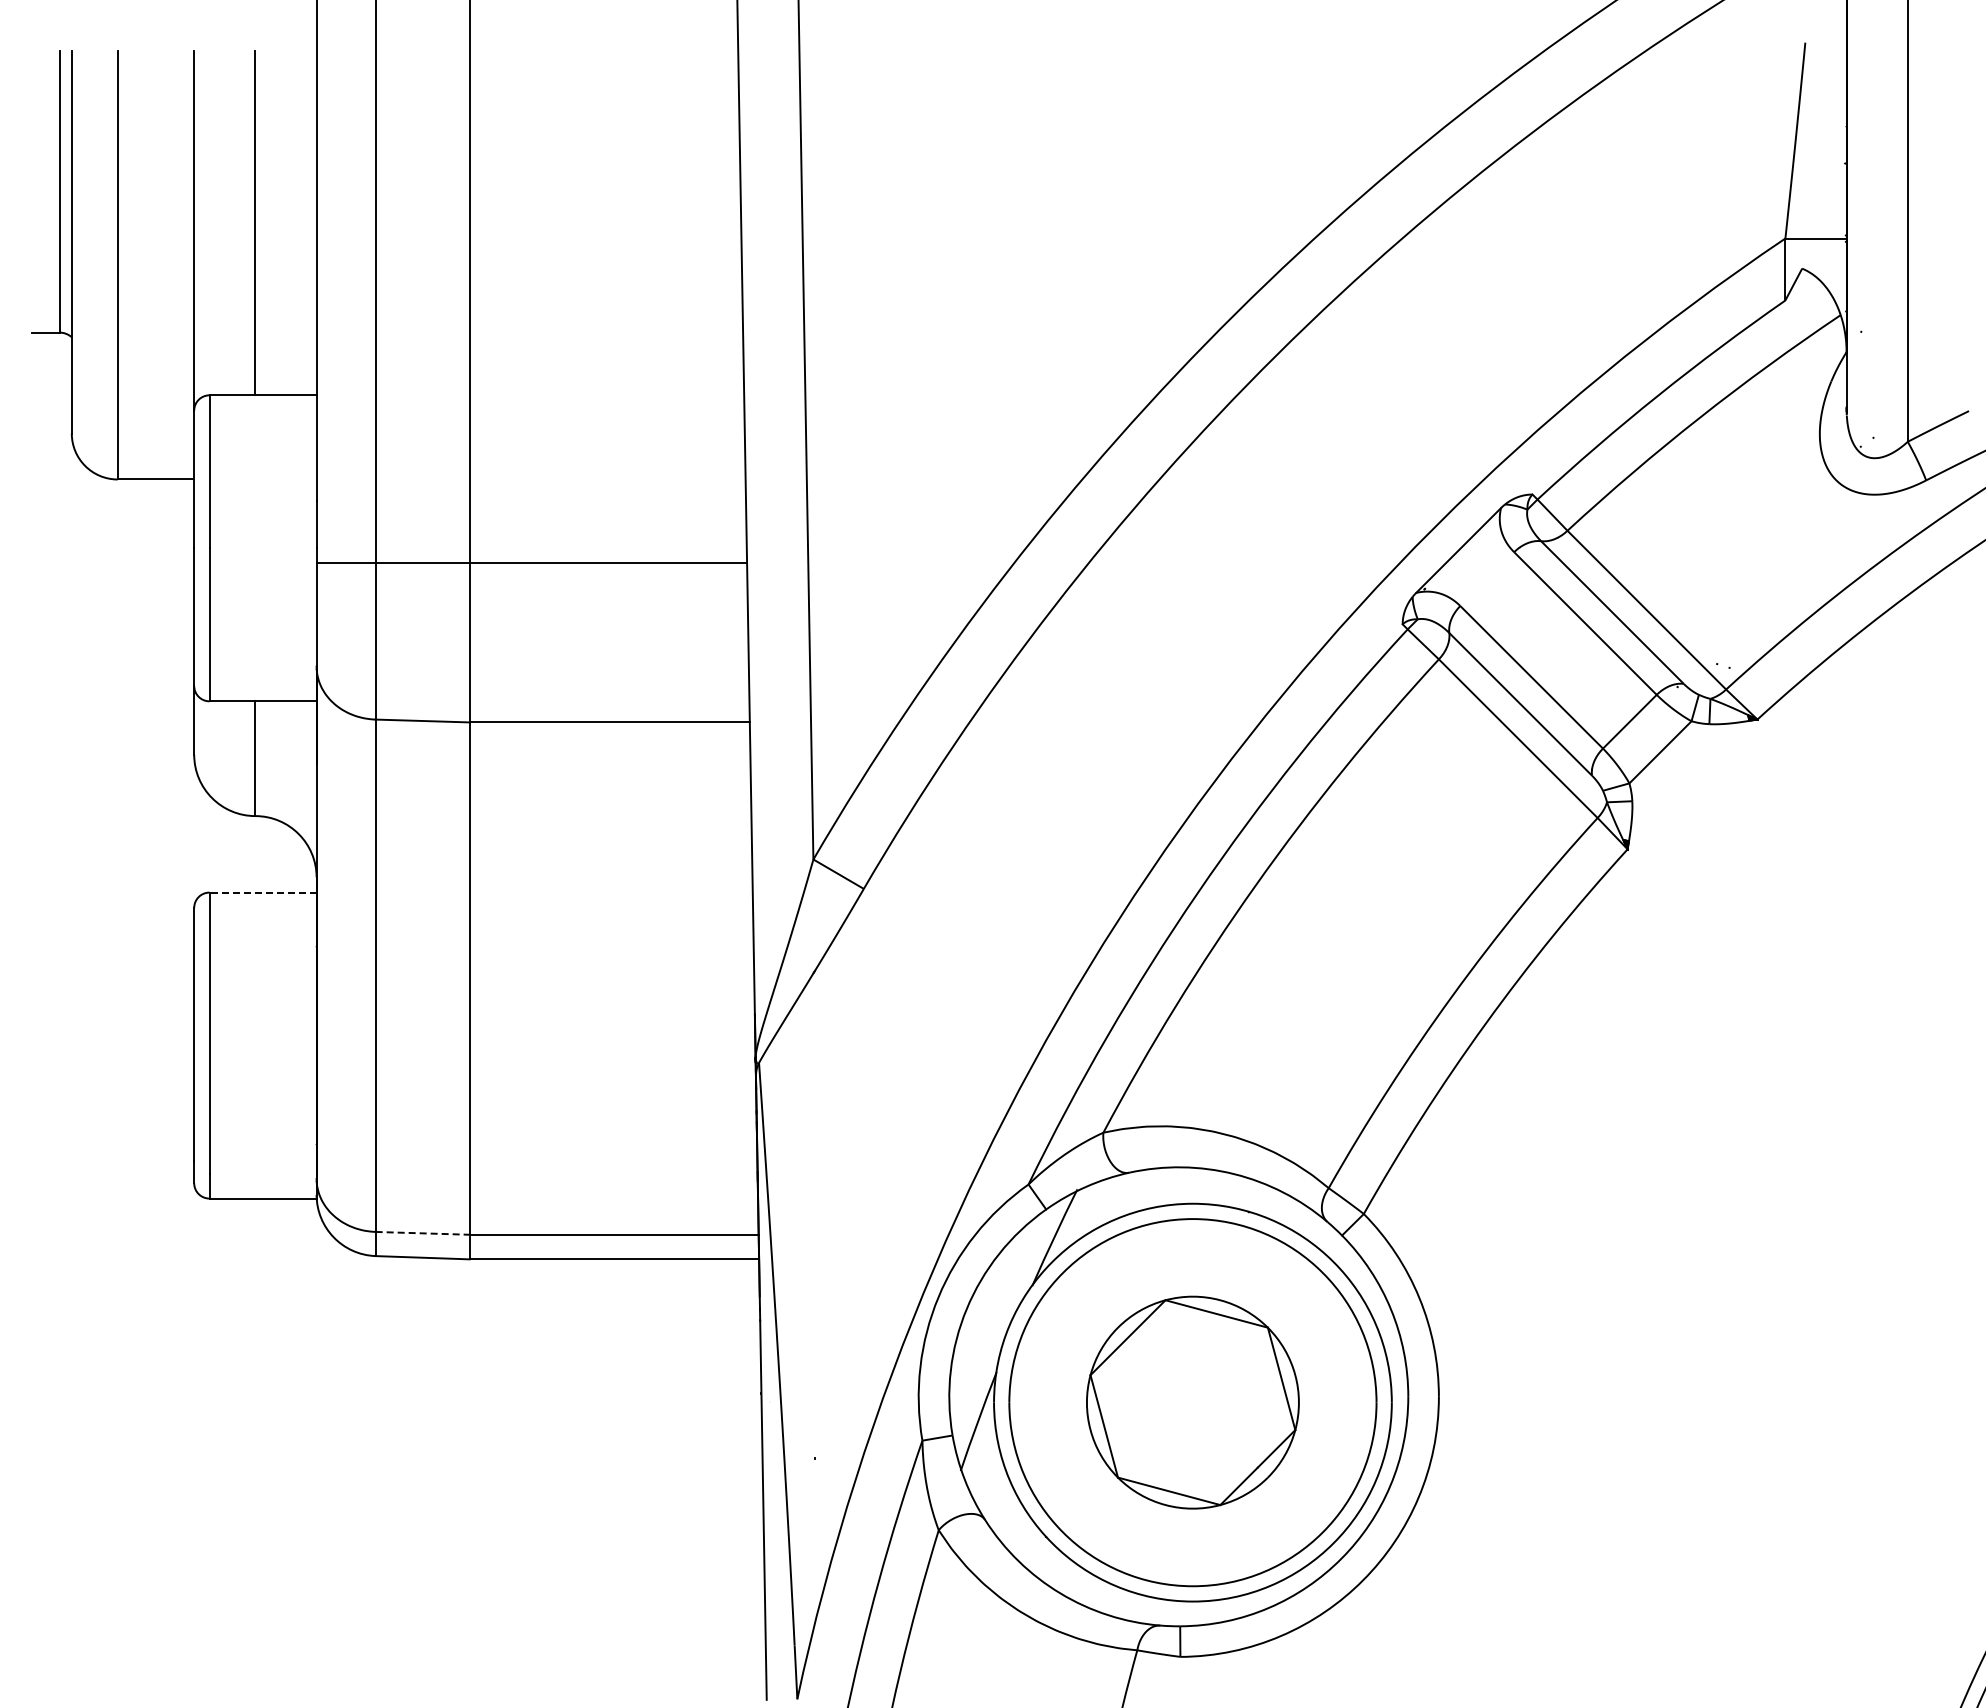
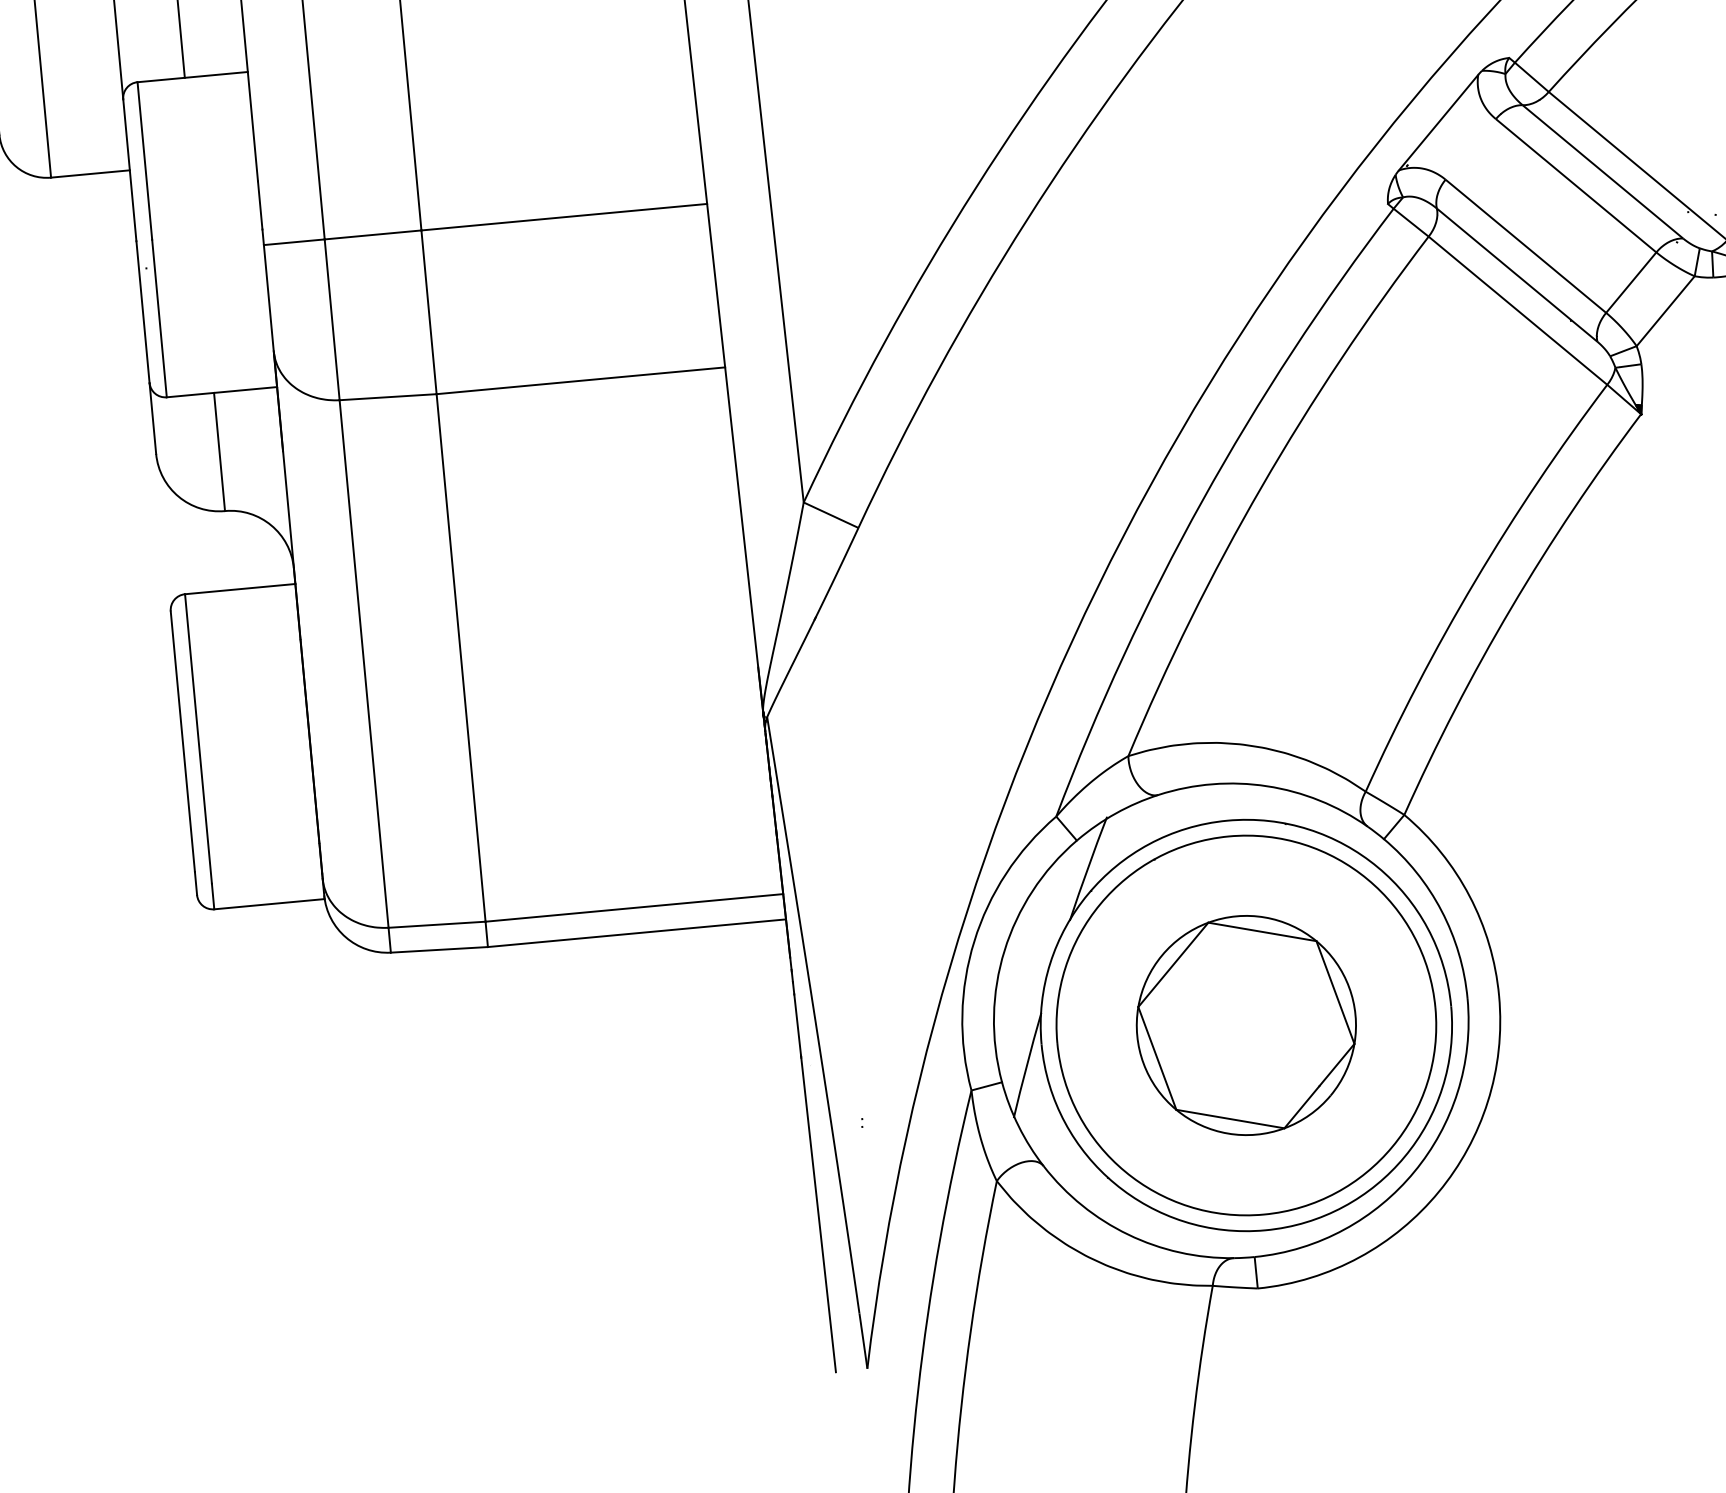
line: (263, 892) -> (240, 588), dashed -> solid
line: (422, 1233) -> (436, 924), dashed -> solid

